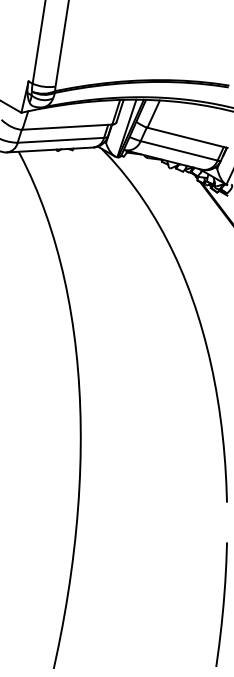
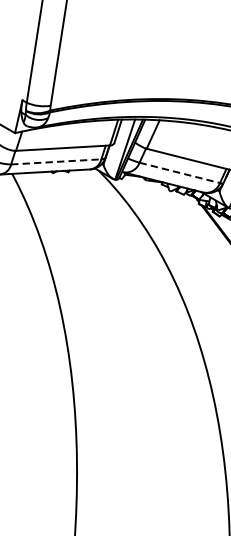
line: (61, 140) -> (56, 162), solid -> dashed
line: (179, 150) -> (180, 172), solid -> dashed

